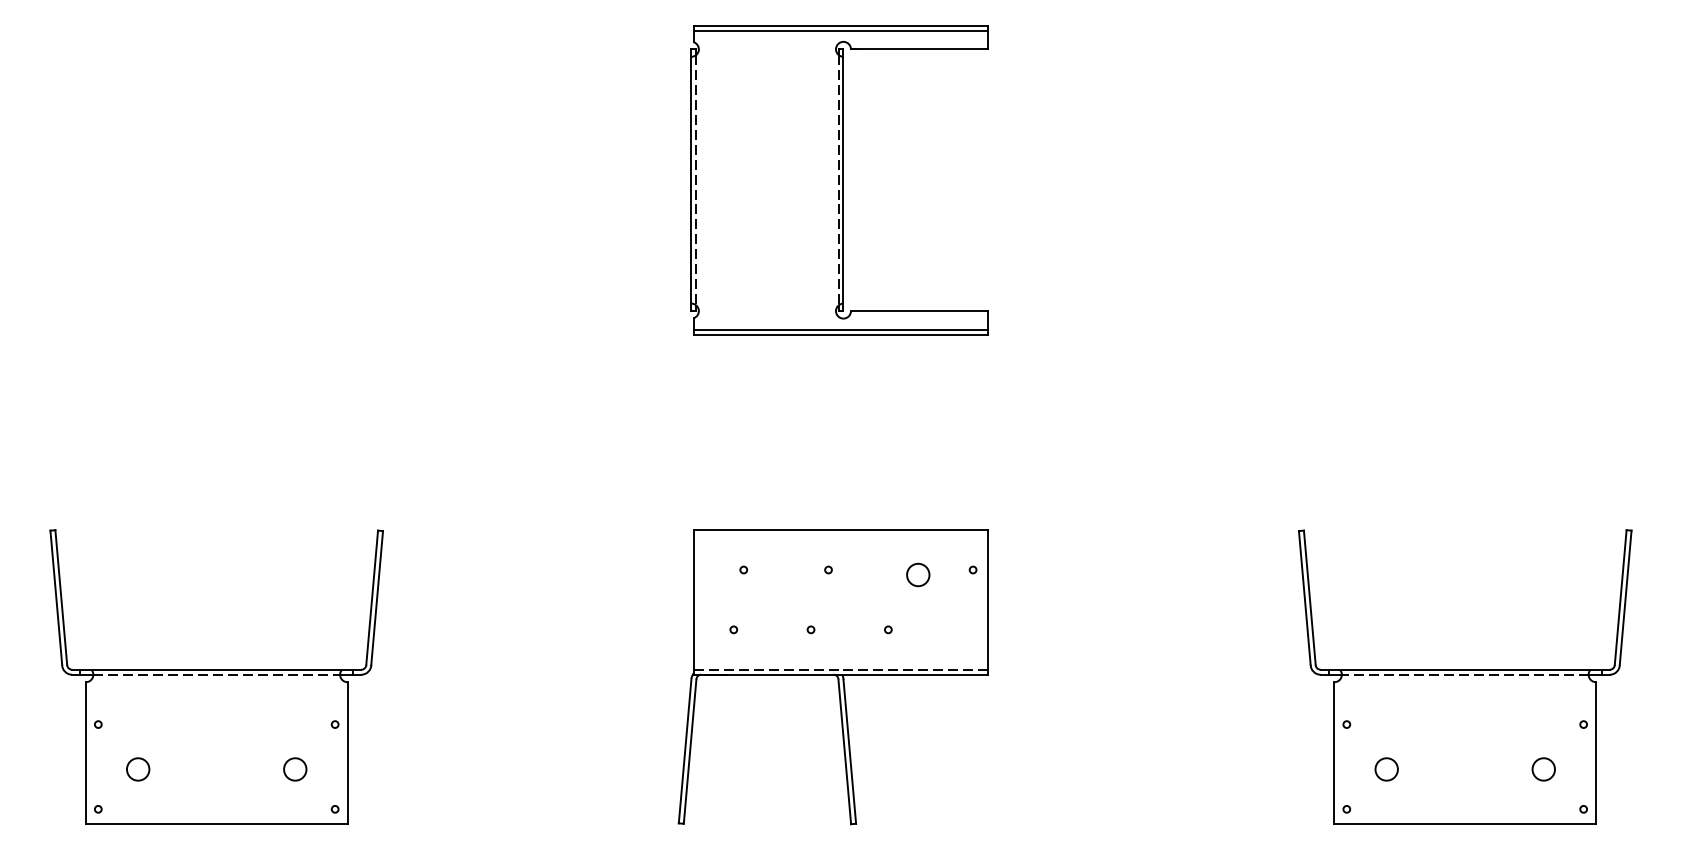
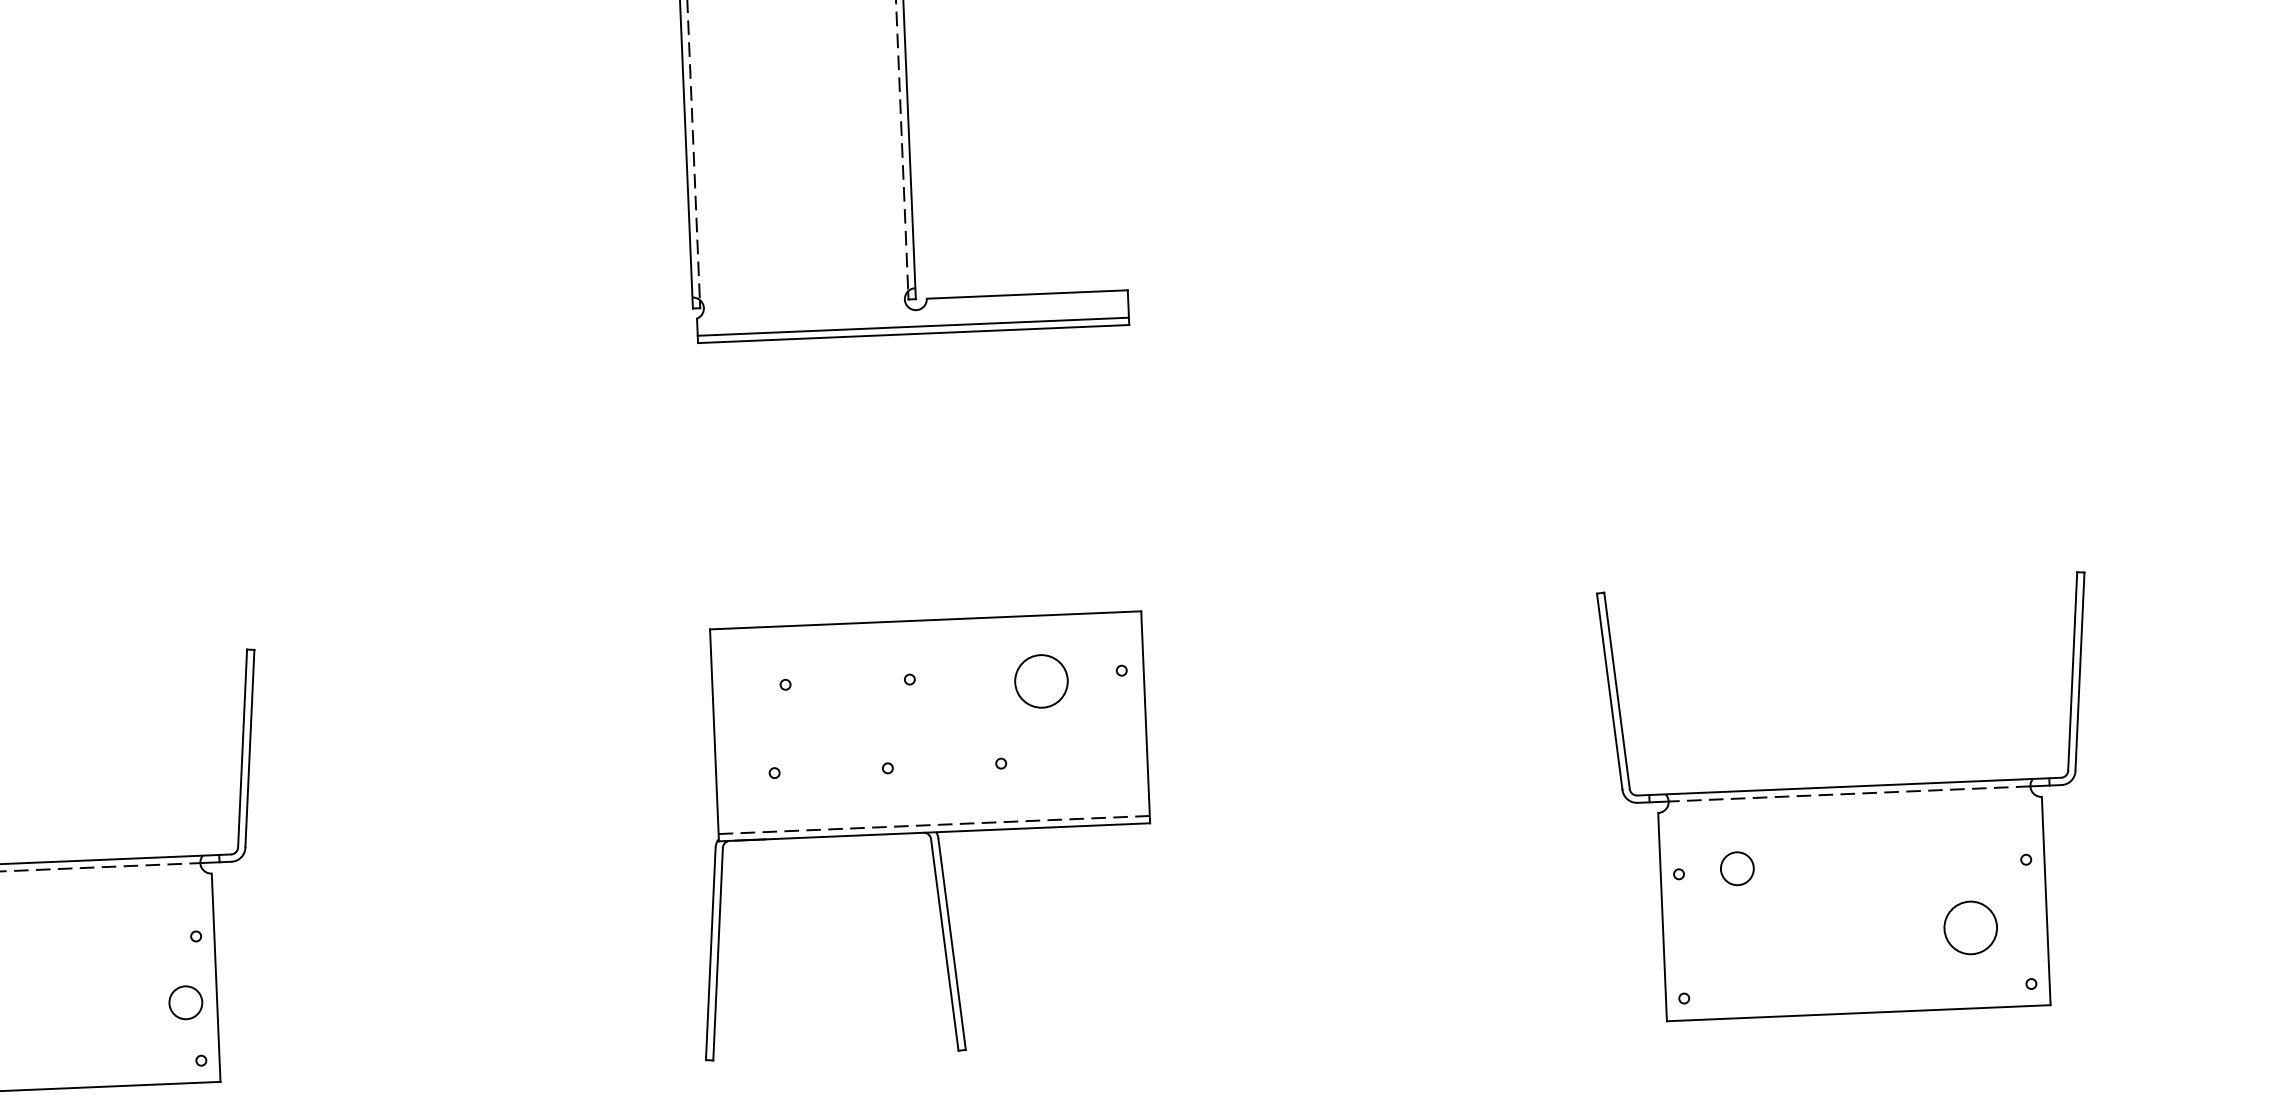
circle: (918, 574) -> (1041, 680), size x1.6
circle: (295, 769) -> (186, 1002), moved
circle: (1386, 769) -> (1737, 868), moved
circle: (1543, 769) -> (1970, 928), size x1.6

